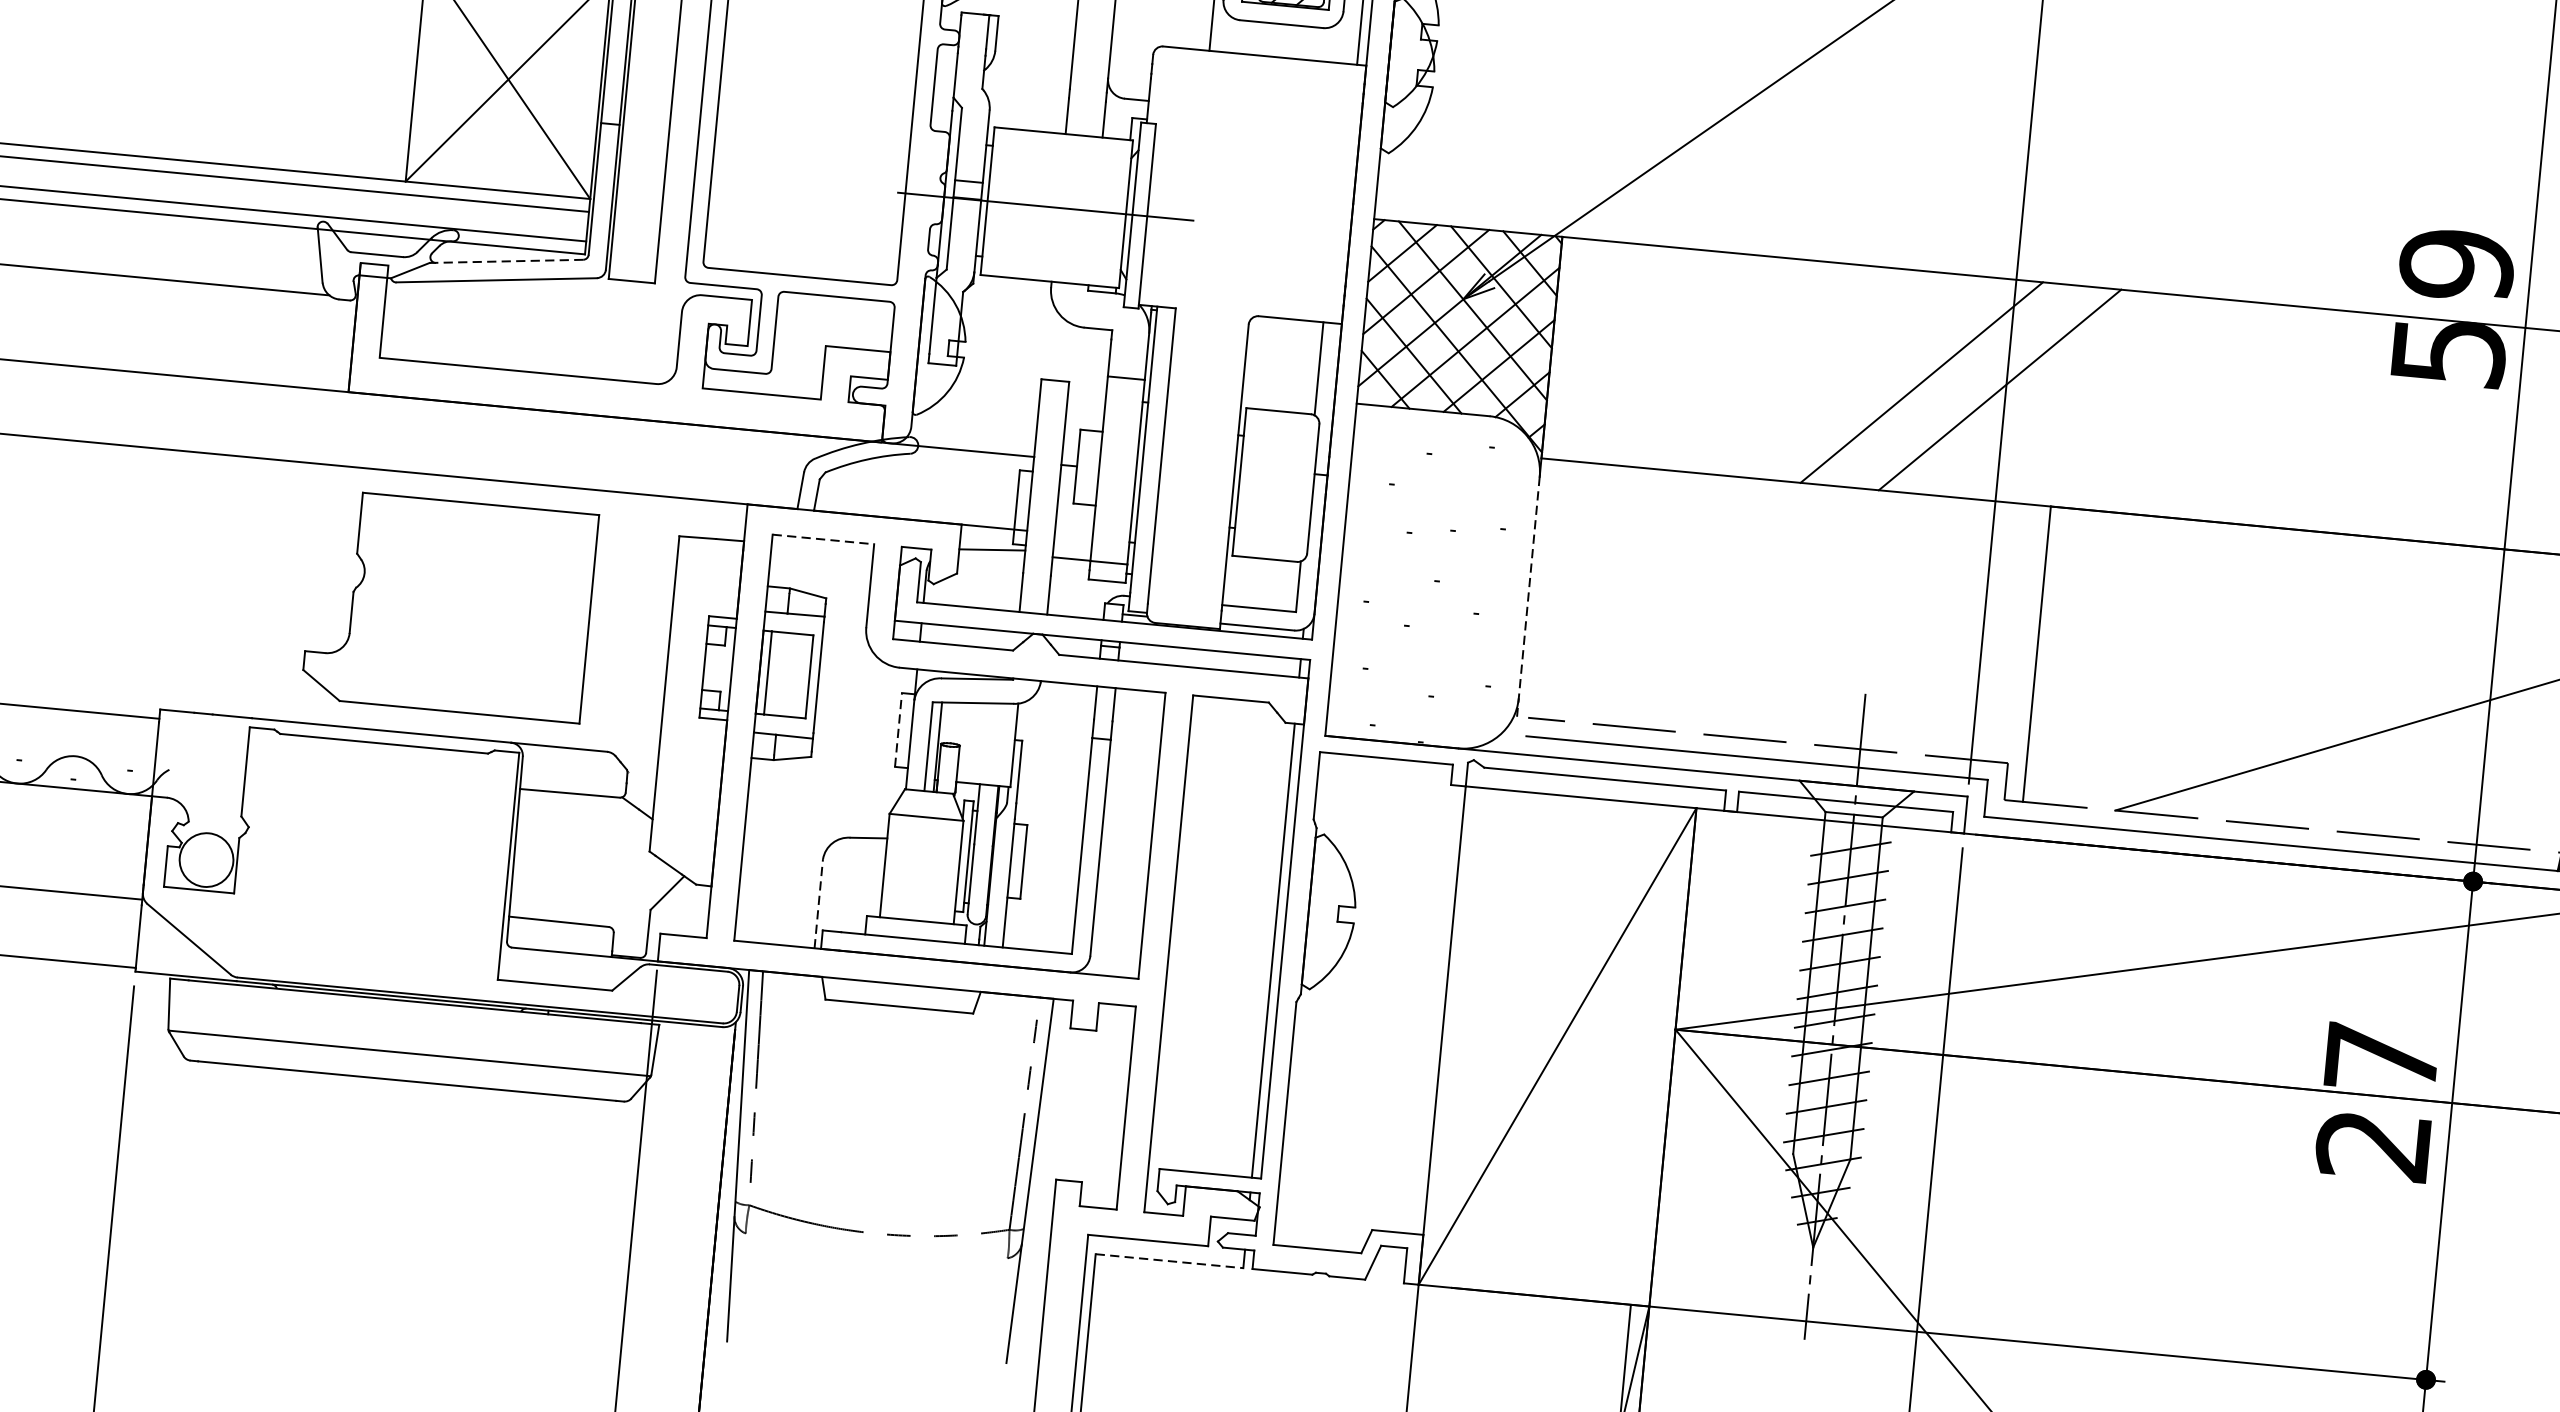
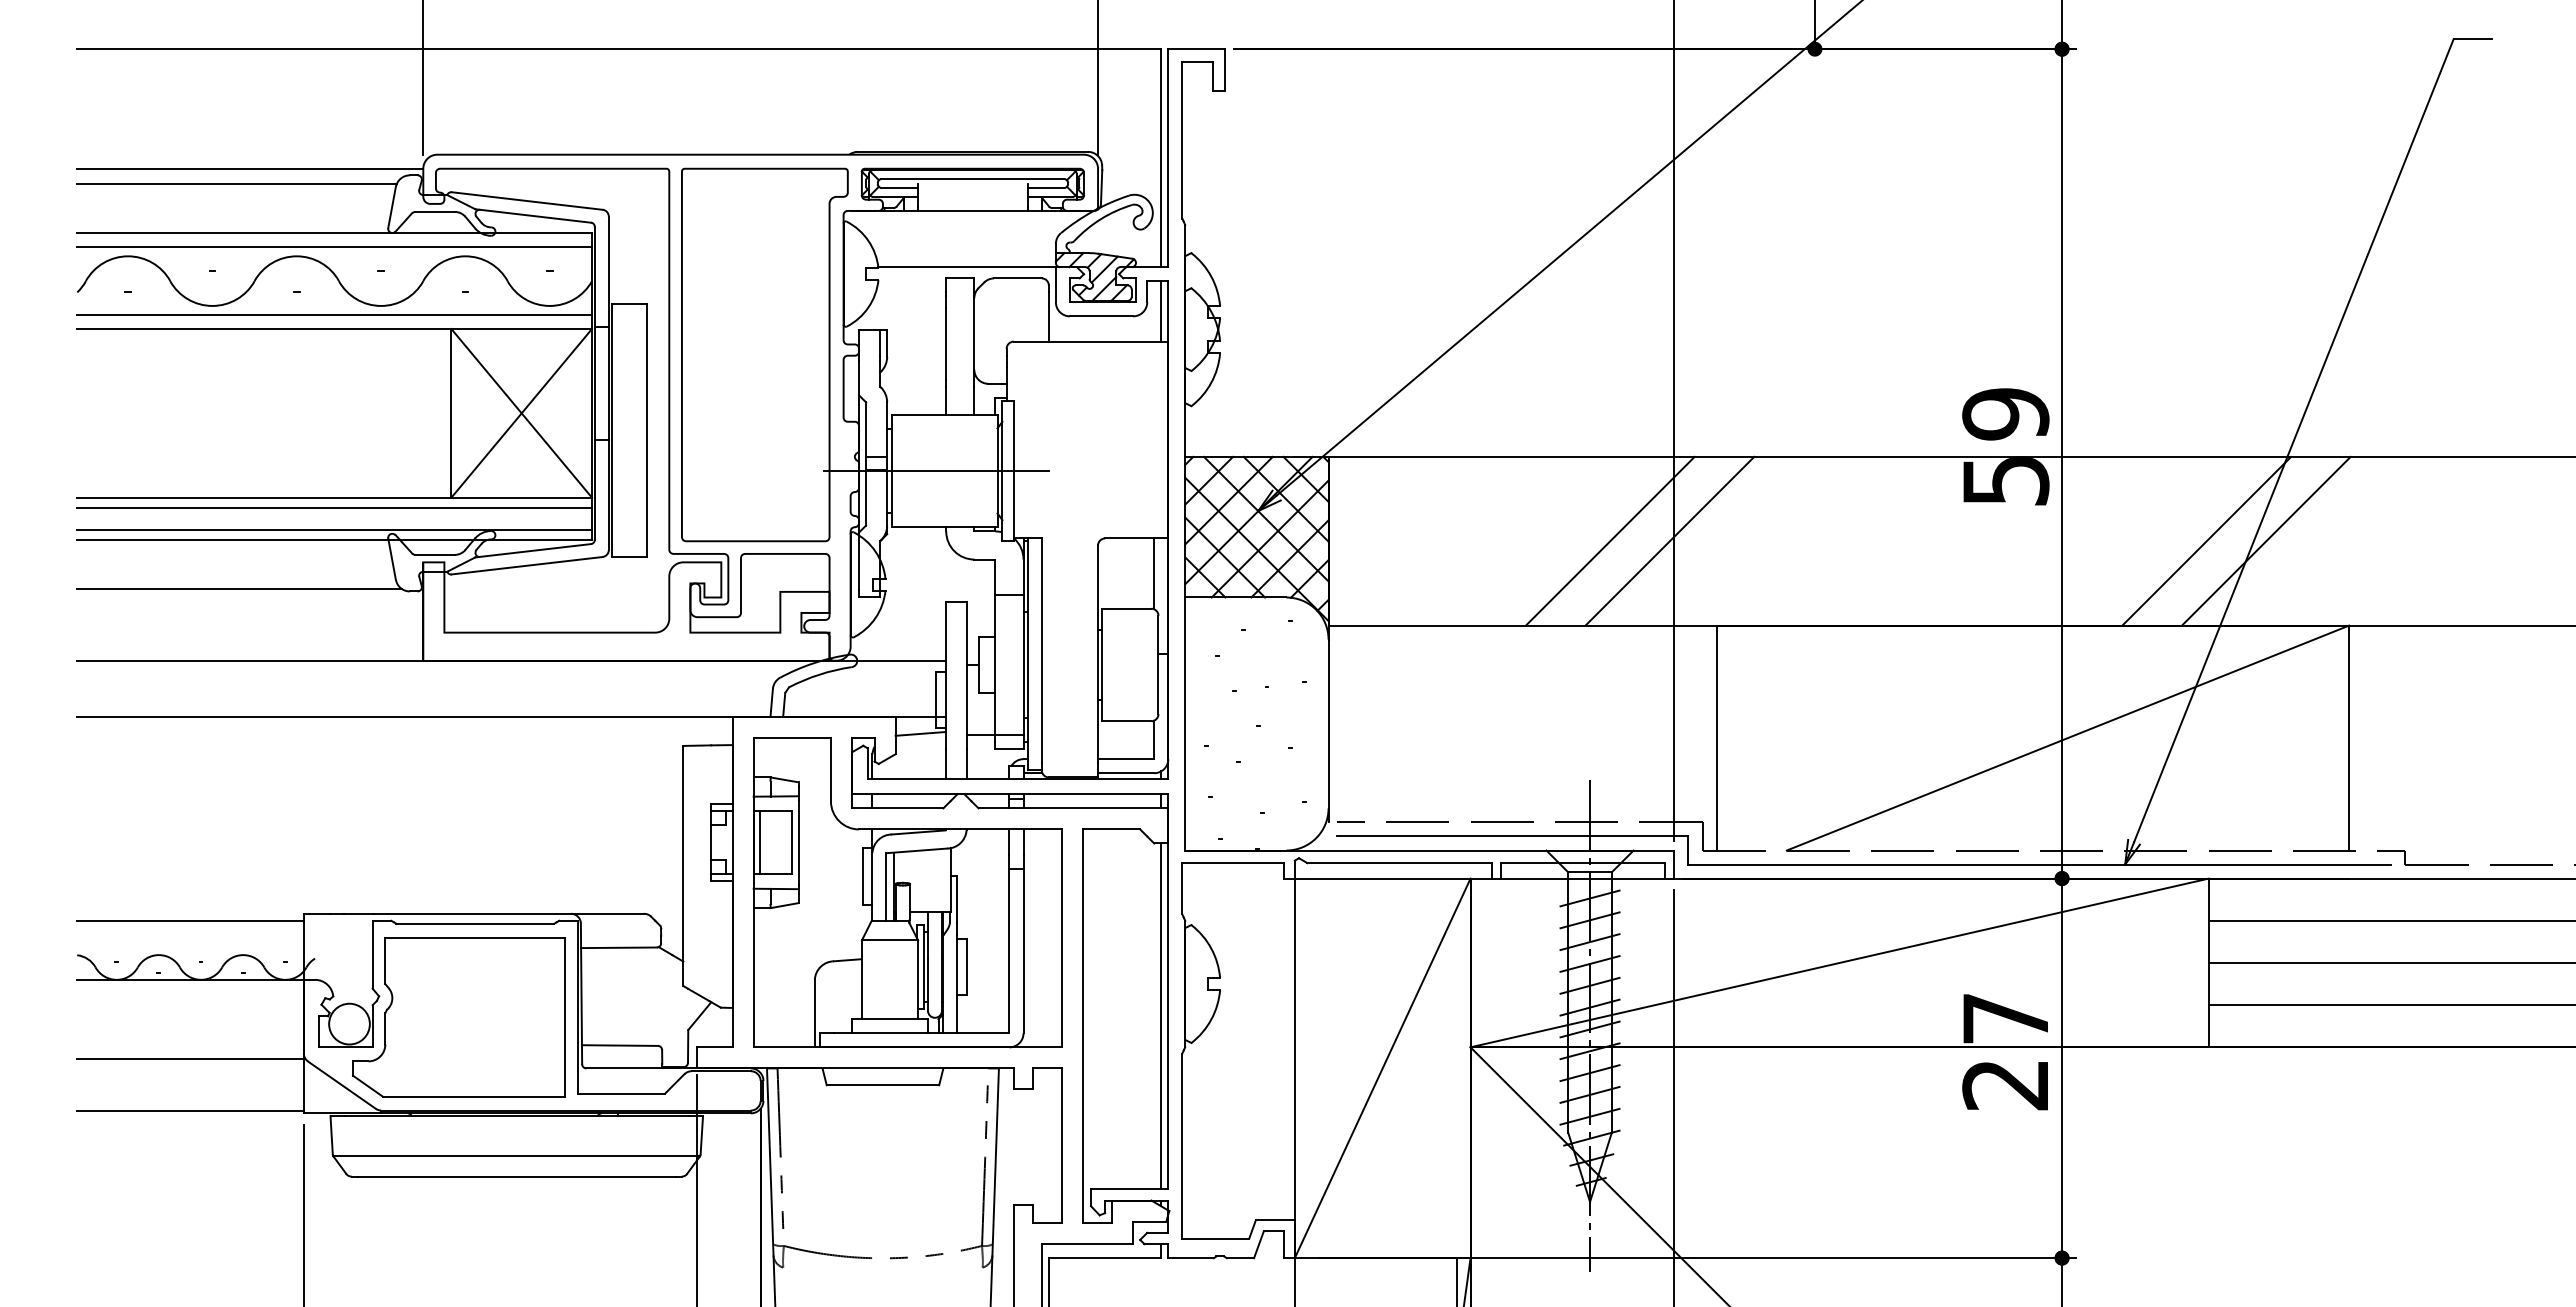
line: (505, 260) -> (532, 550), dashed -> solid
line: (823, 540) -> (792, 738), dashed -> solid
line: (1528, 597) -> (1328, 731), dashed -> solid
part: (449, 606) -> (458, 1017), moved
line: (898, 729) -> (862, 876), dashed -> solid
line: (818, 903) -> (814, 1013), dashed -> solid
line: (1170, 1261) -> (1105, 1258), dashed -> solid

